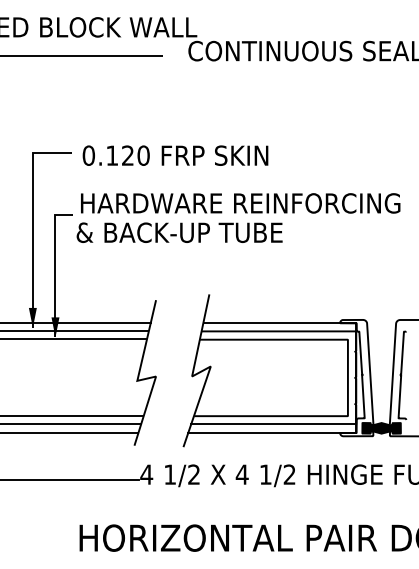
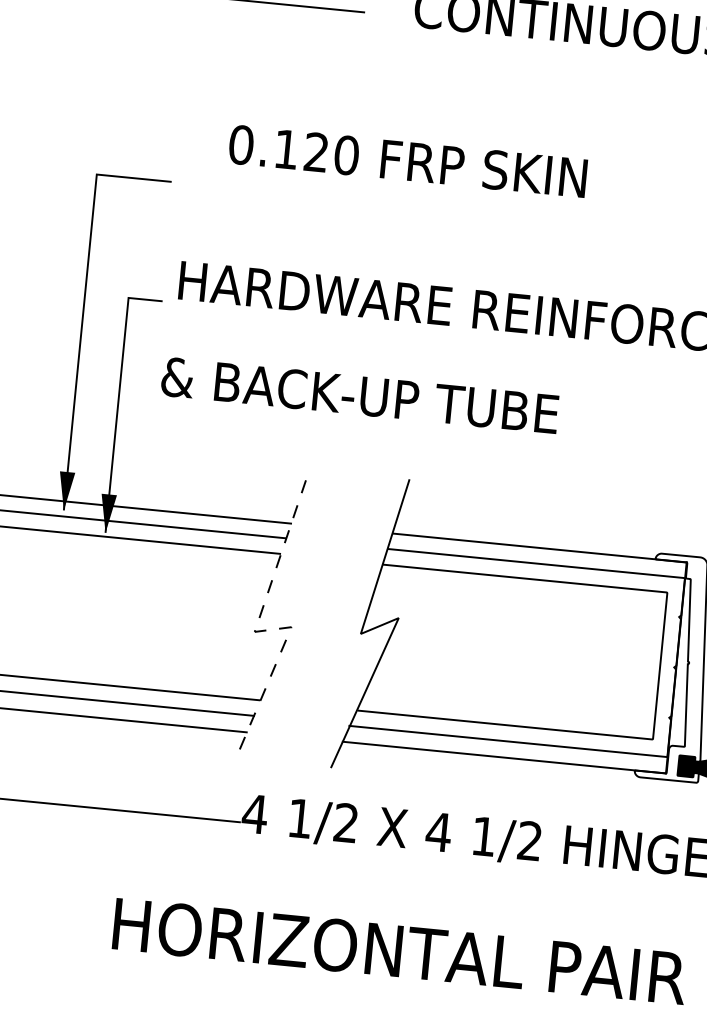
text: (175, 155) -> (407, 161), moved
text: (179, 232) -> (359, 395), moved
line: (142, 379) -> (264, 630), solid -> dashed

